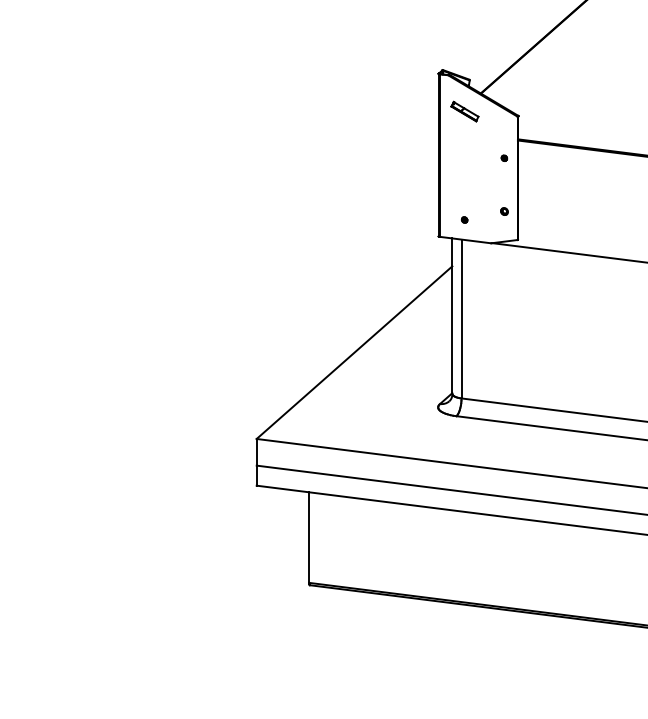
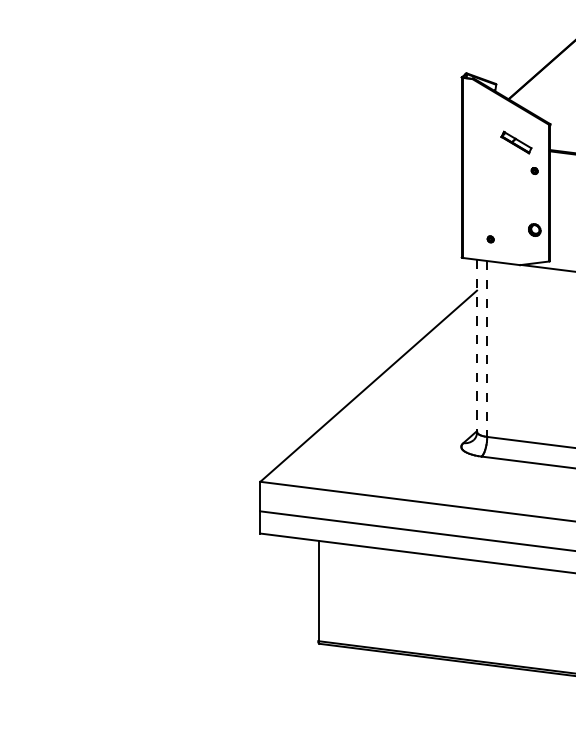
part: (464, 111) -> (515, 142), moved
part: (504, 211) -> (534, 229), size x1.6
line: (452, 316) -> (477, 346), solid -> dashed
line: (461, 319) -> (487, 349), solid -> dashed

